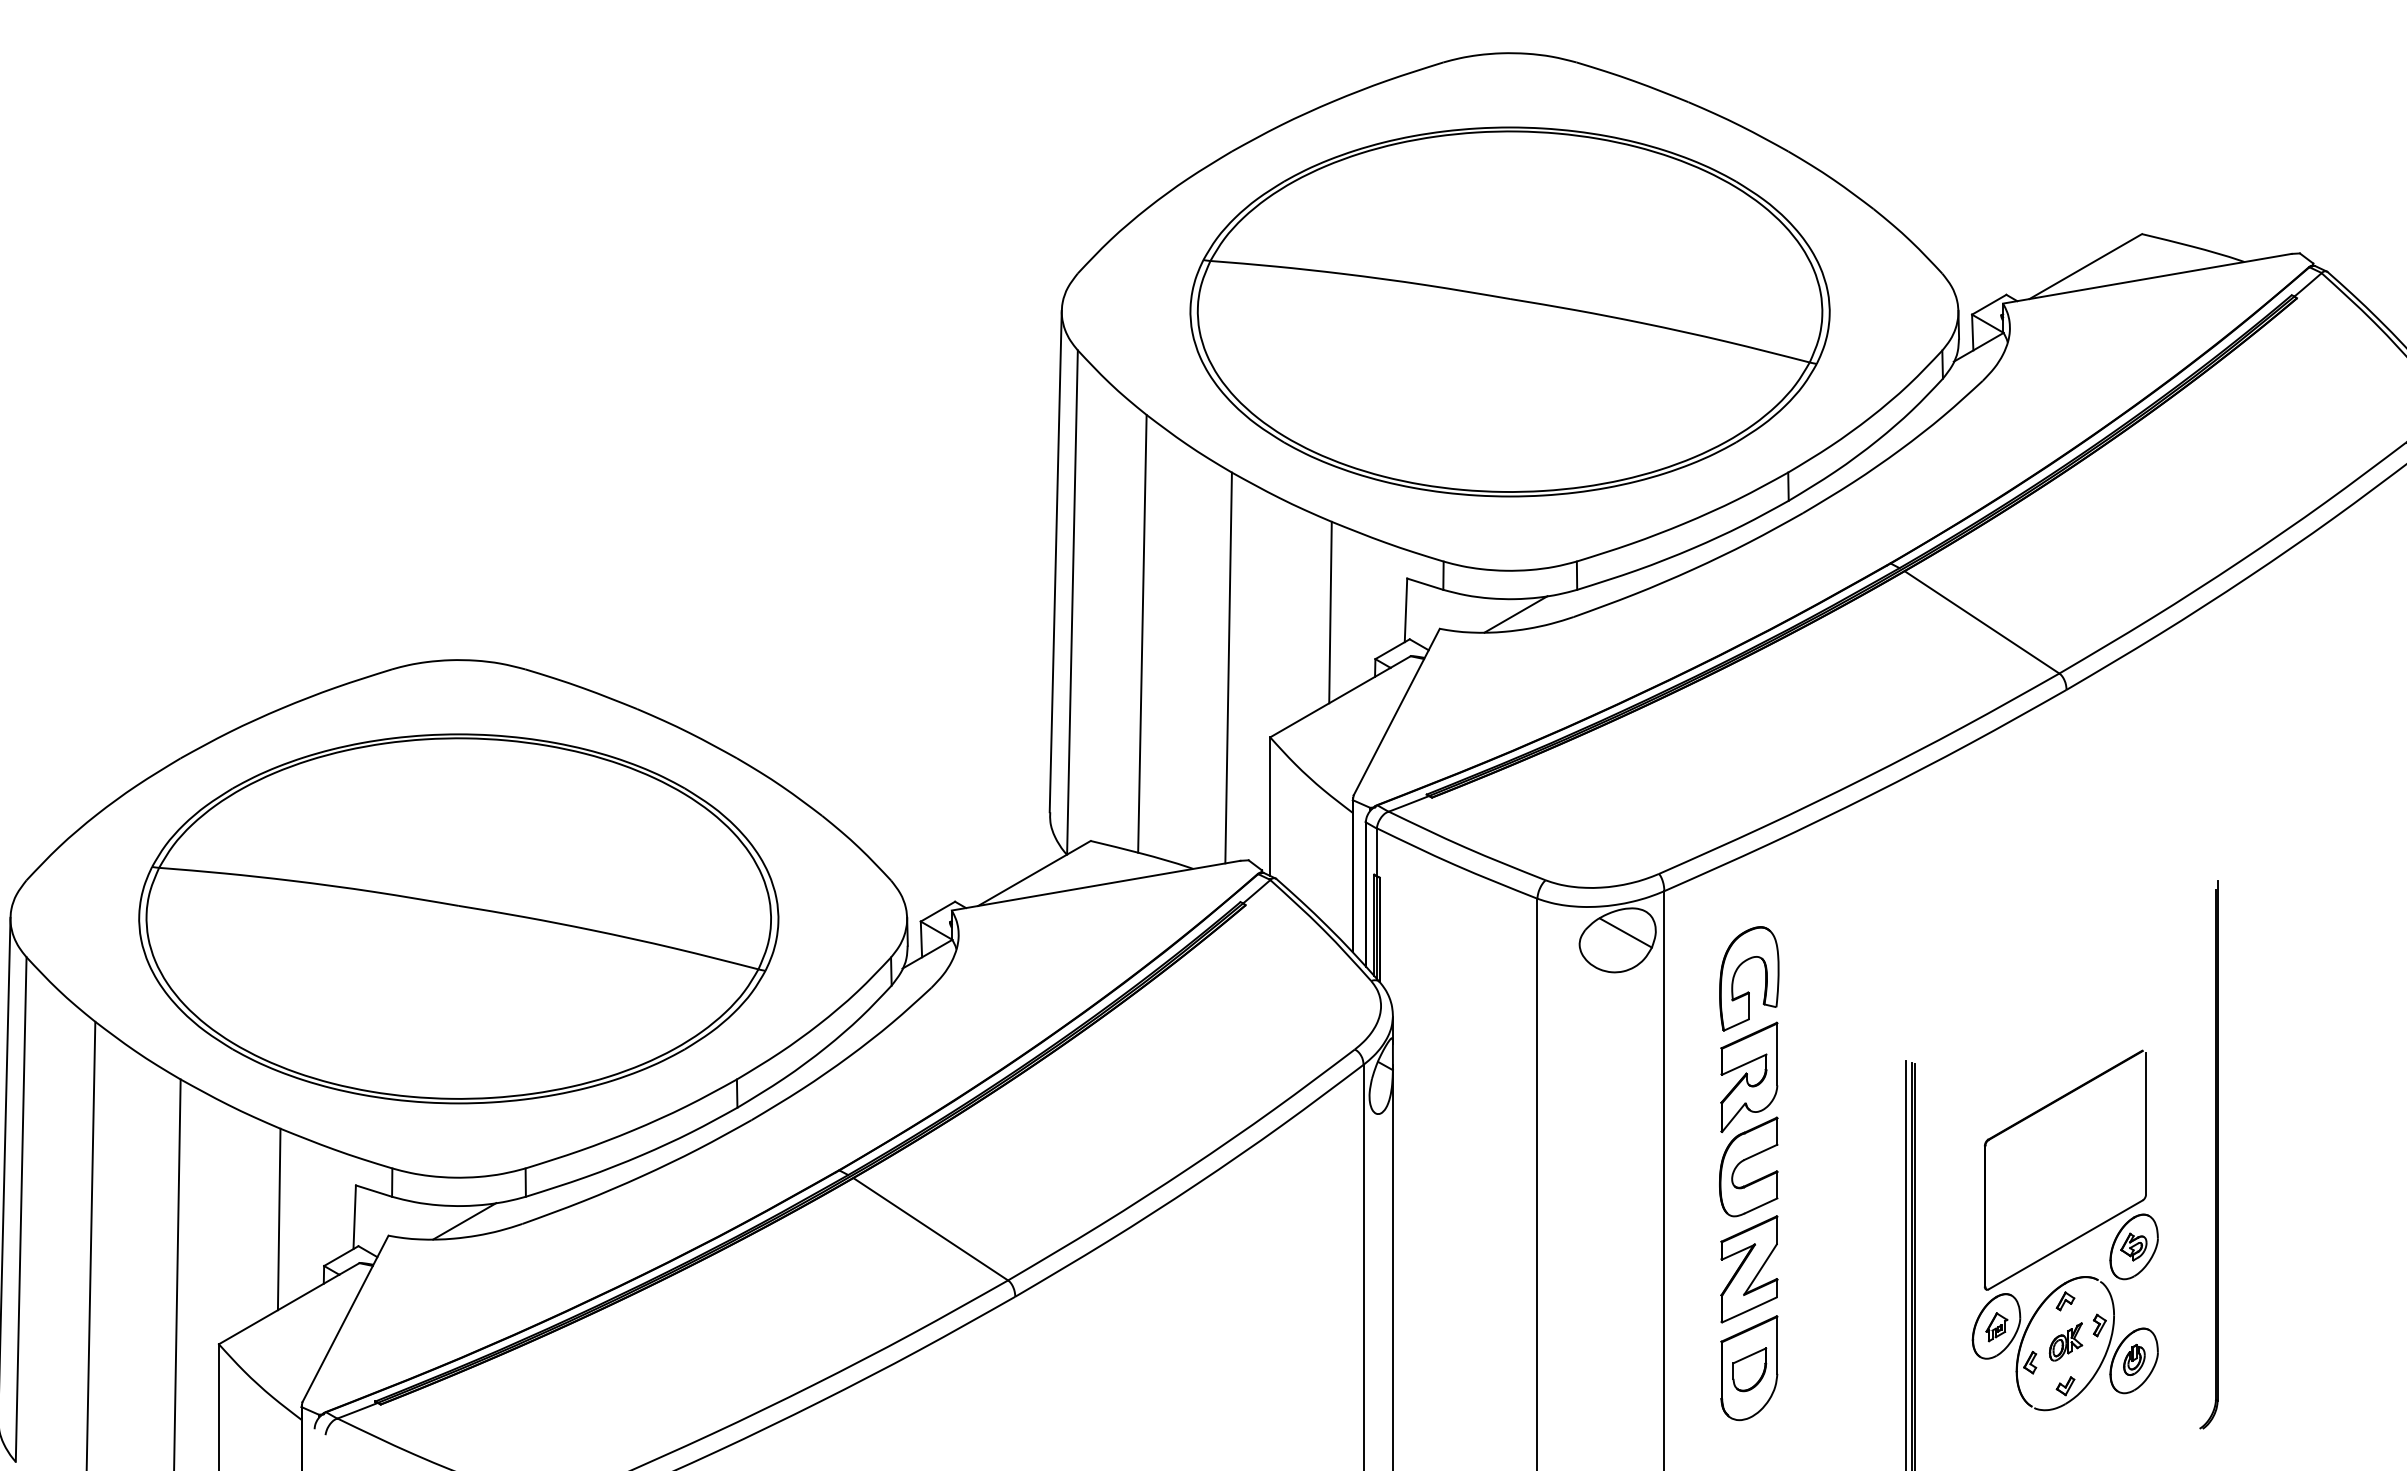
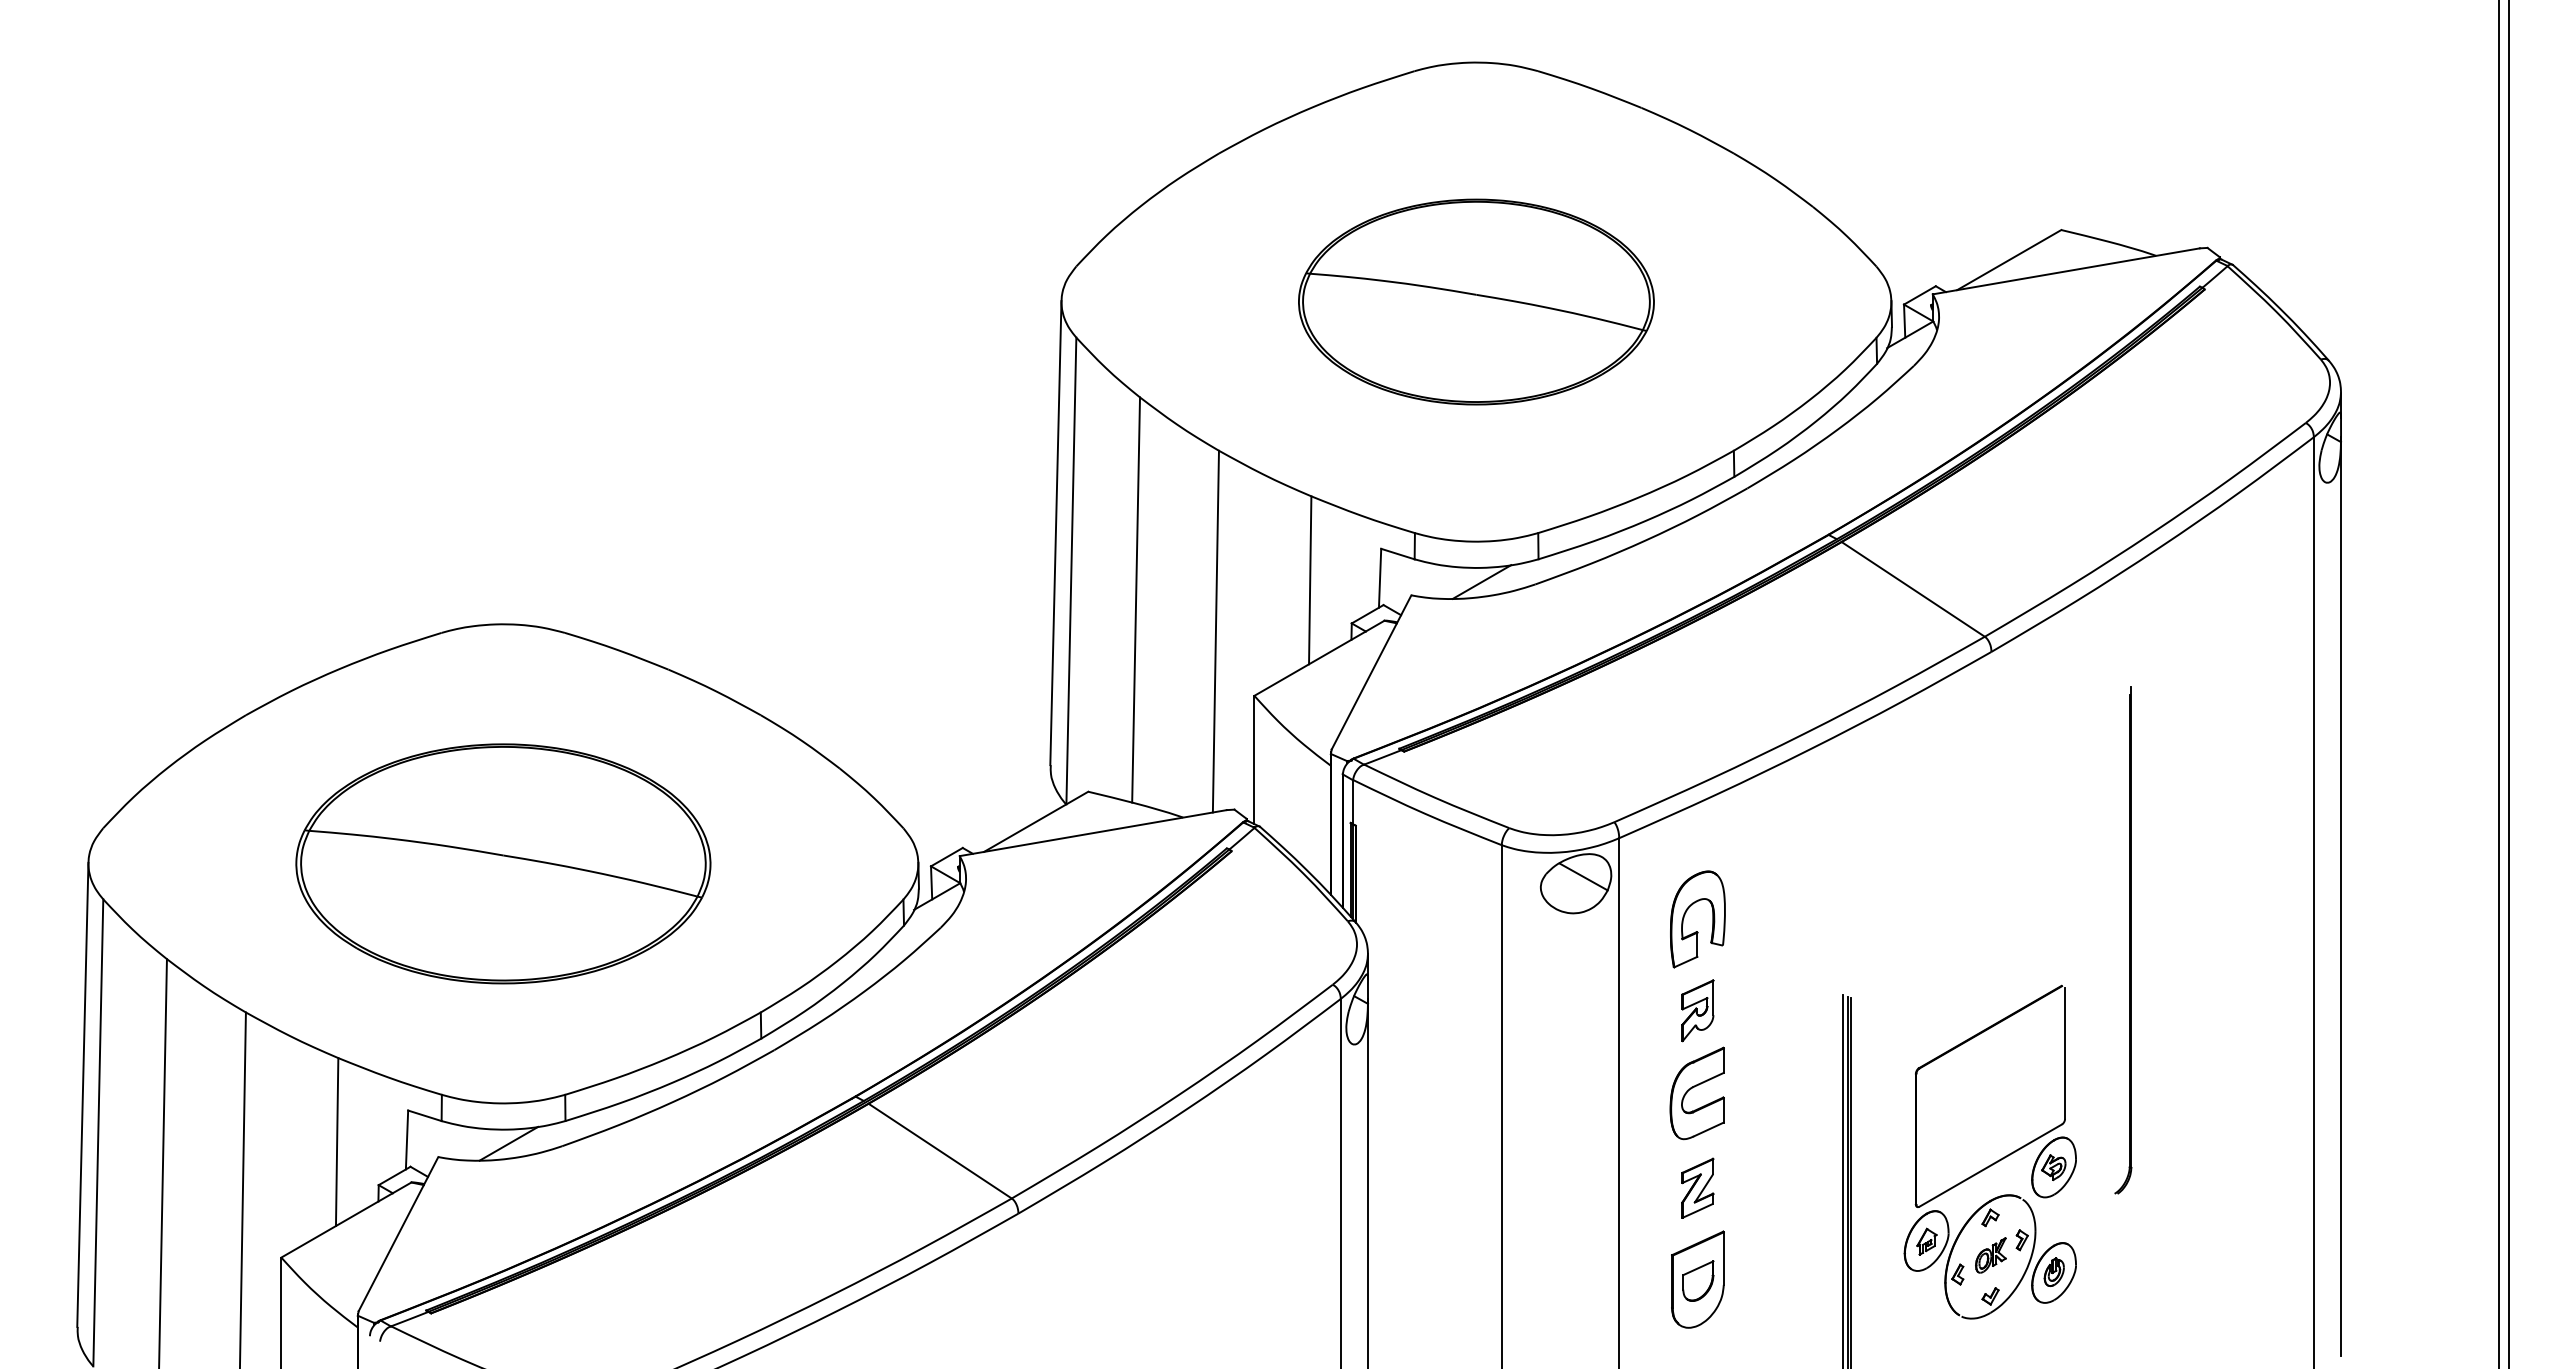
part: (1510, 311) -> (1476, 301), size x0.6
part: (458, 918) -> (503, 863), size x0.7
part: (1748, 1077) -> (1697, 1010), size x0.6
part: (2209, 1155) -> (2123, 940), moved
part: (1748, 1269) -> (1697, 1188), size x0.6

